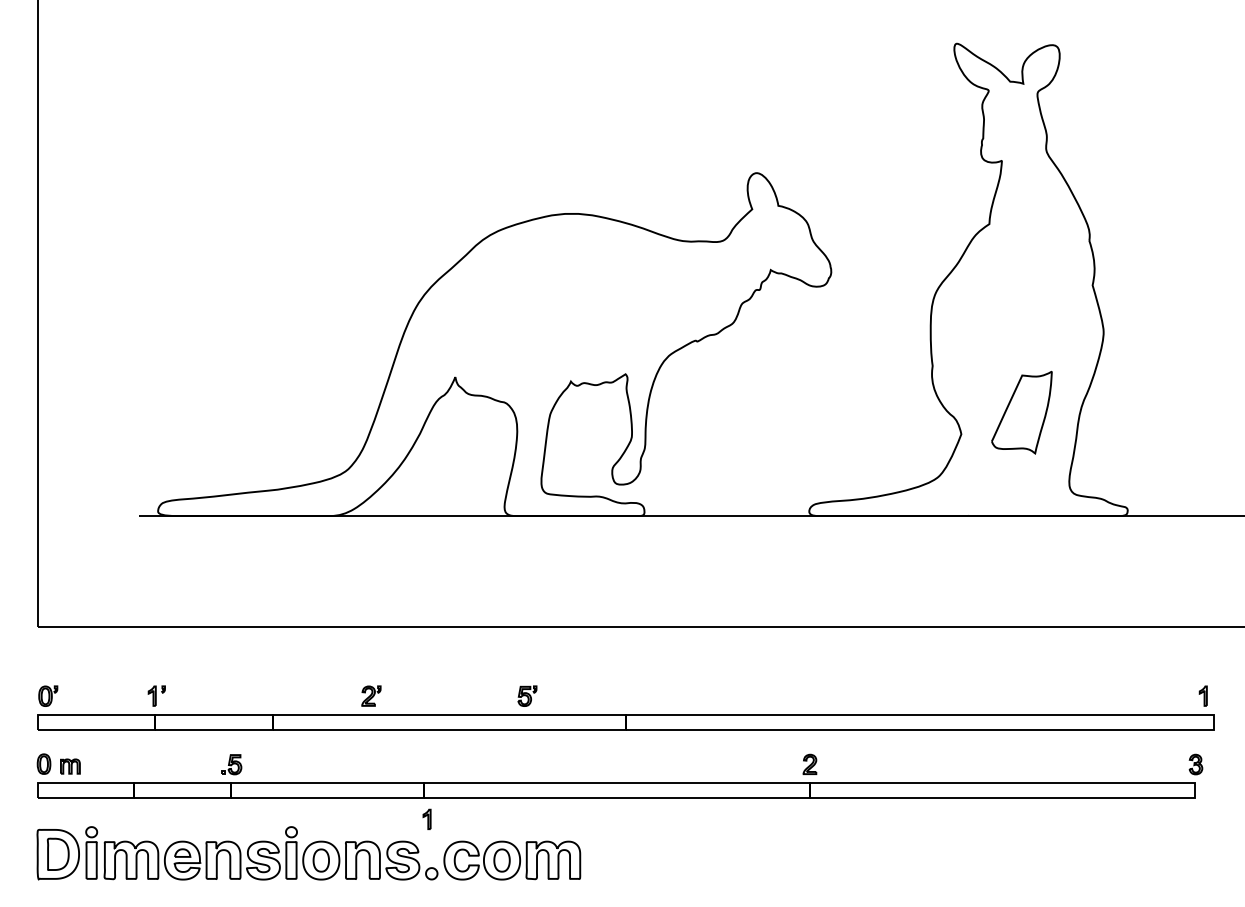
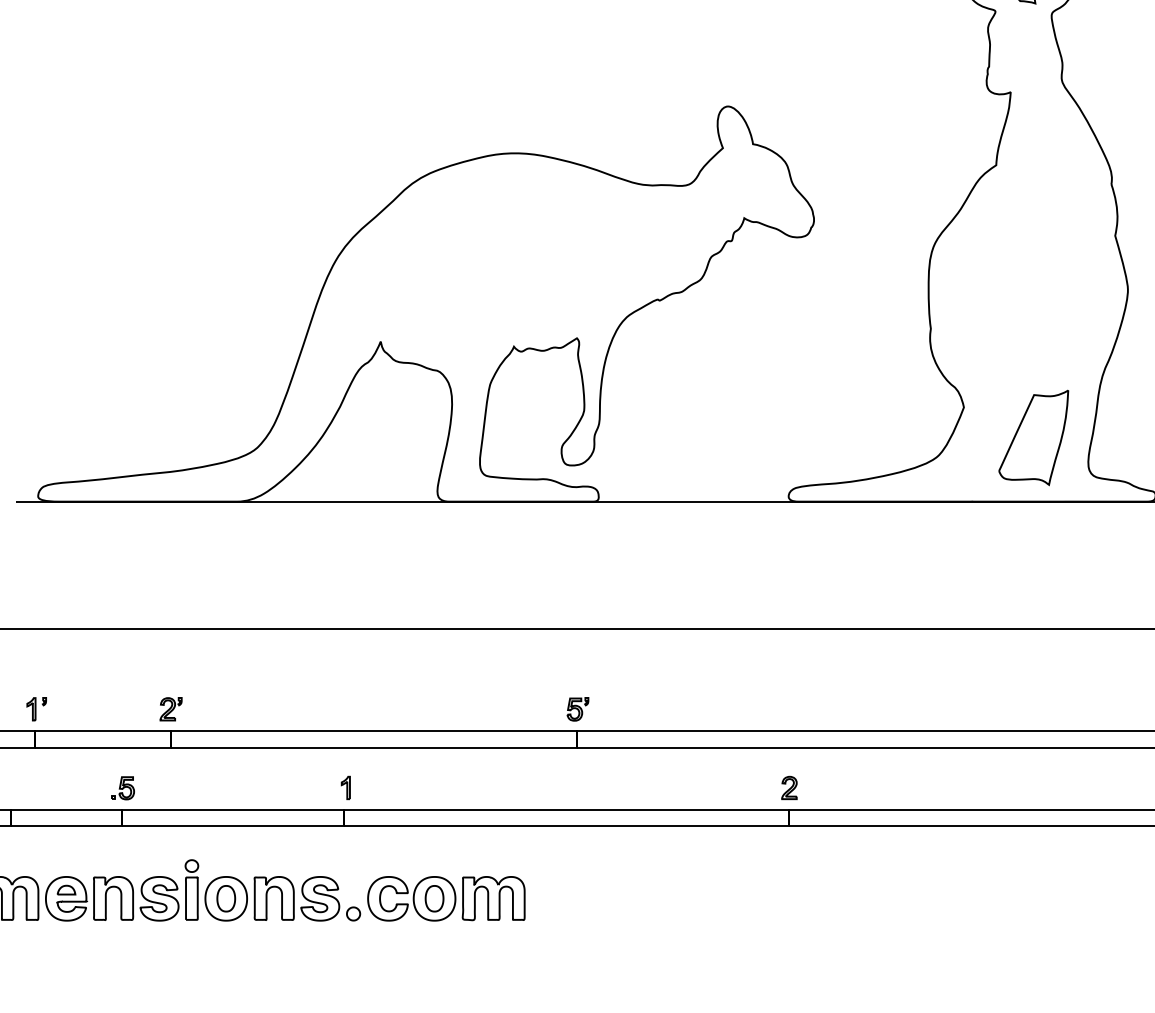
part: (1021, 412) -> (1033, 437), moved
part: (371, 695) -> (171, 708), moved
part: (527, 695) -> (578, 708), moved
part: (426, 818) -> (345, 786), moved

